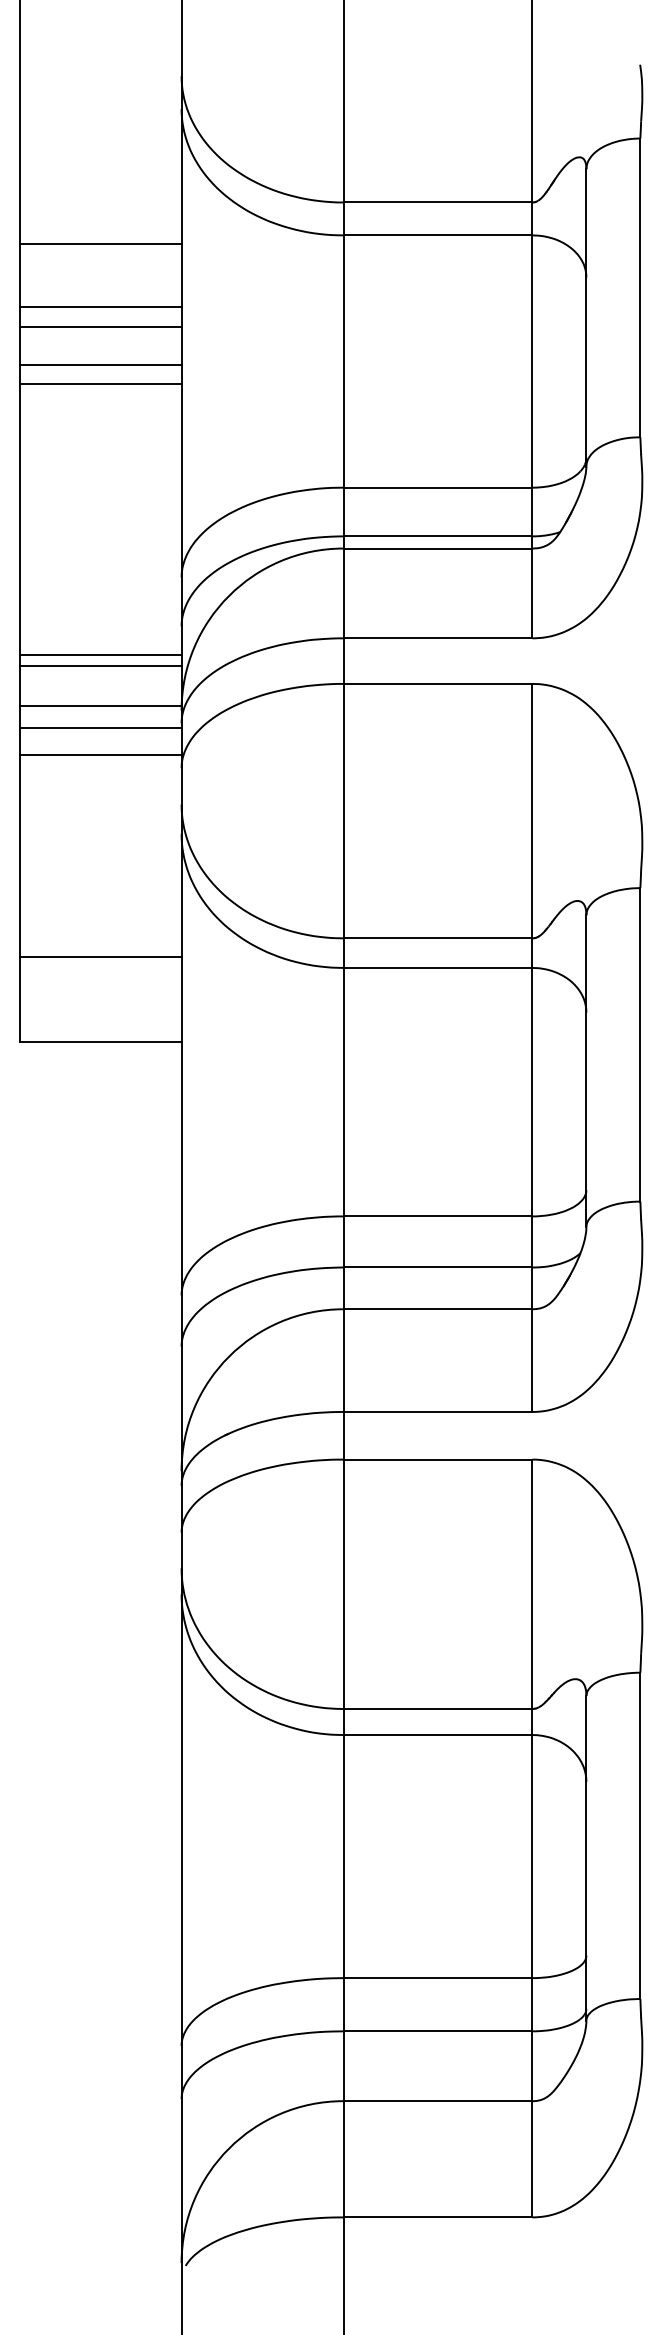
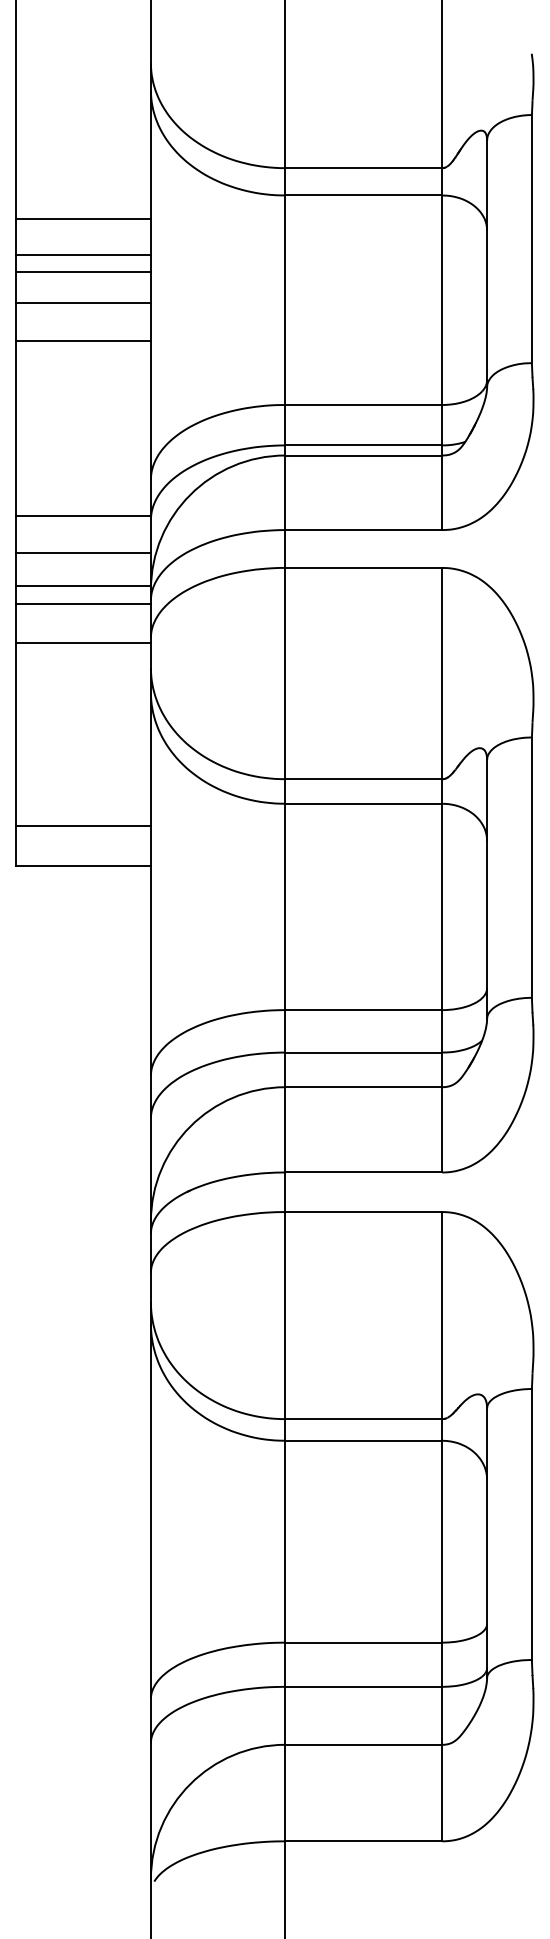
line: (100, 243) -> (83, 218), moved
line: (100, 384) -> (83, 340), moved
line: (100, 654) -> (83, 515), moved
line: (100, 754) -> (83, 643), moved
line: (100, 957) -> (83, 826), moved

